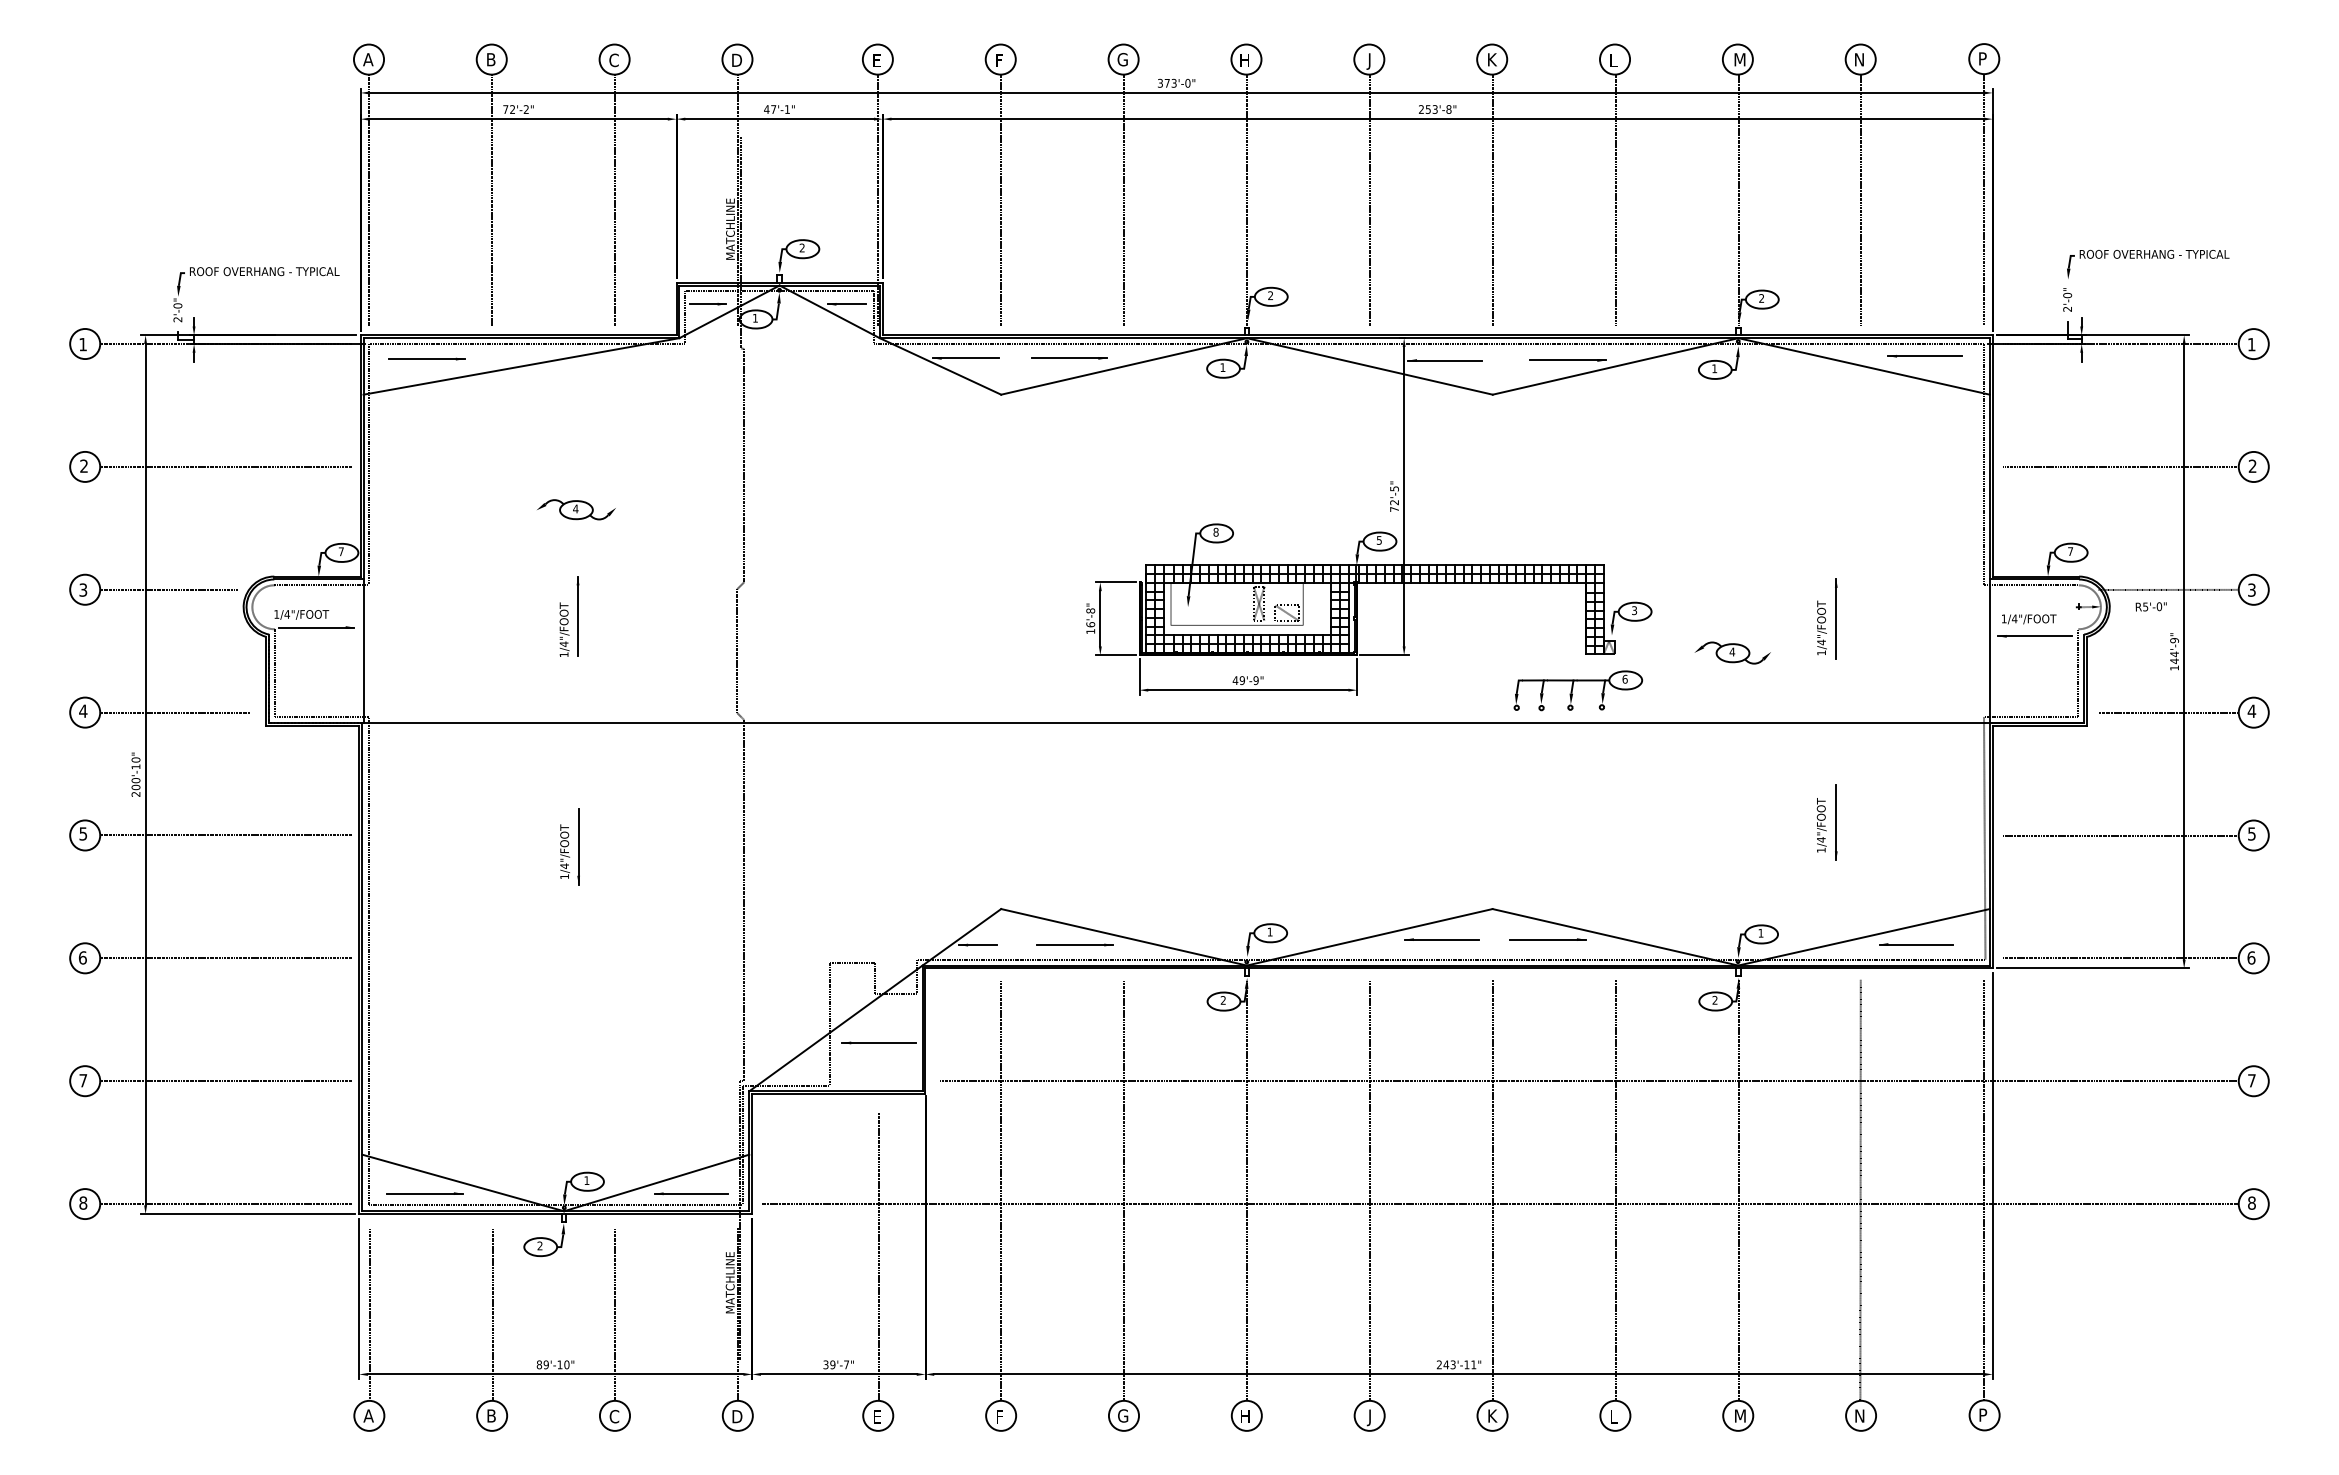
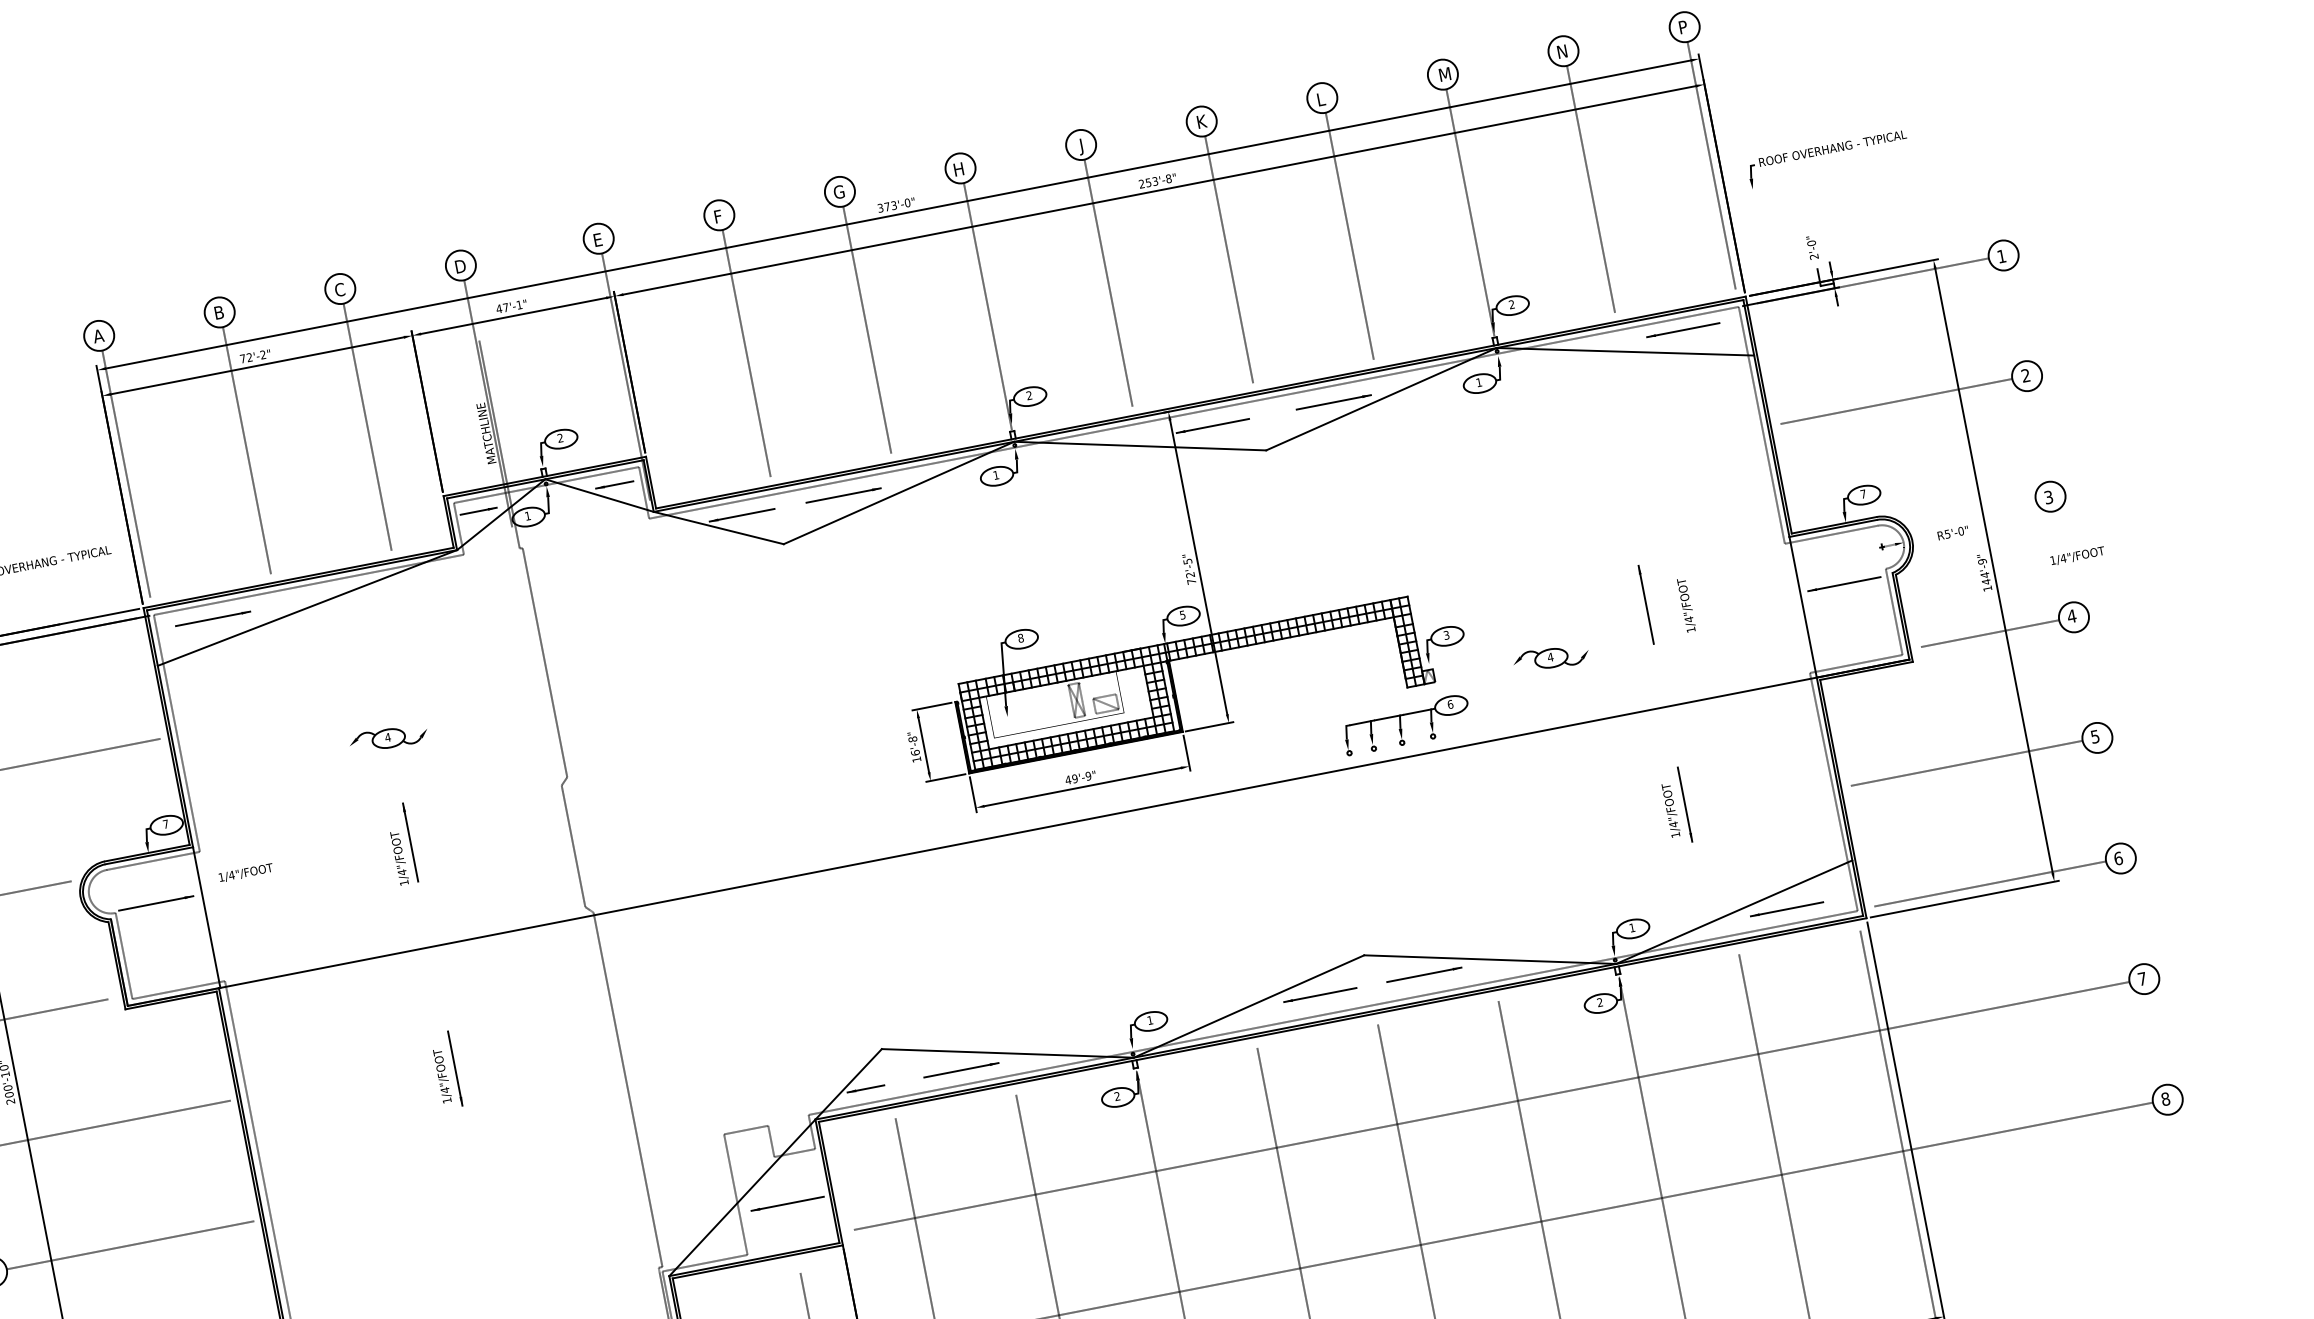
part: (2148, 263) -> (1828, 158), moved
line: (2168, 589) -> (1966, 512), removed
text: (301, 614) -> (245, 872), moved
text: (2029, 619) -> (2078, 556), moved
text: (1821, 627) -> (1686, 604), moved

